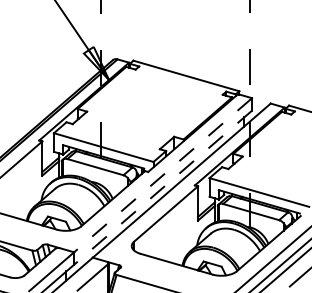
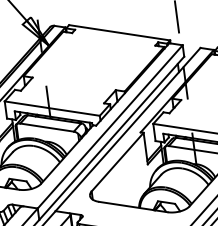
line: (163, 175) -> (110, 127), dashed -> solid
line: (163, 187) -> (112, 138), dashed -> solid

